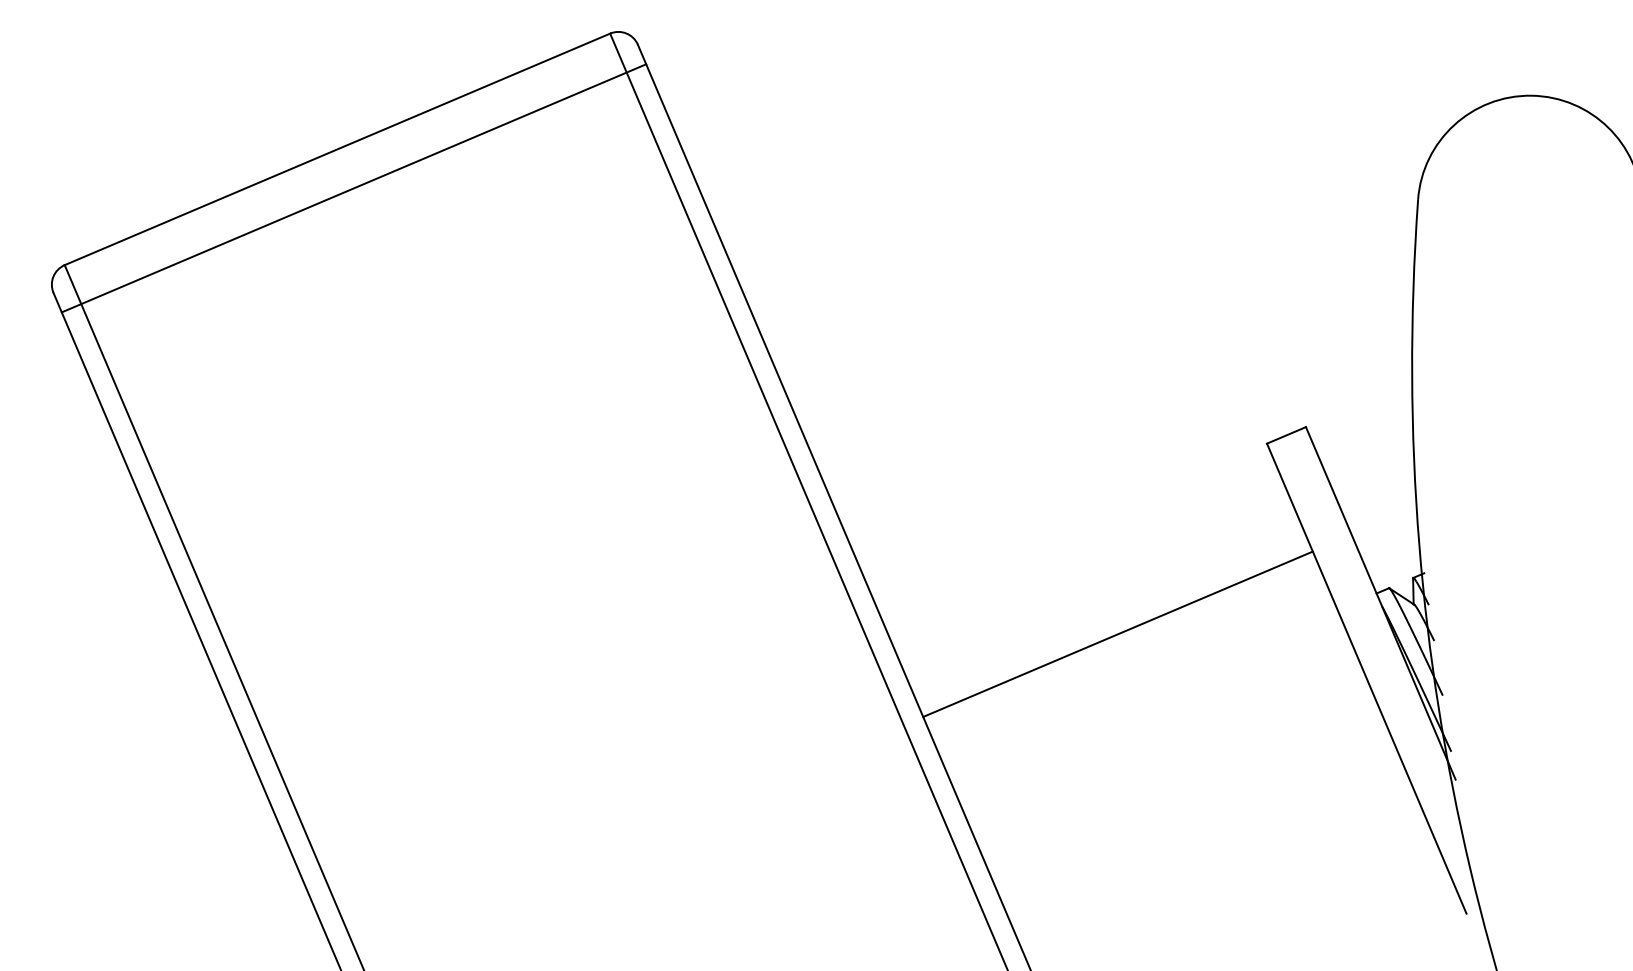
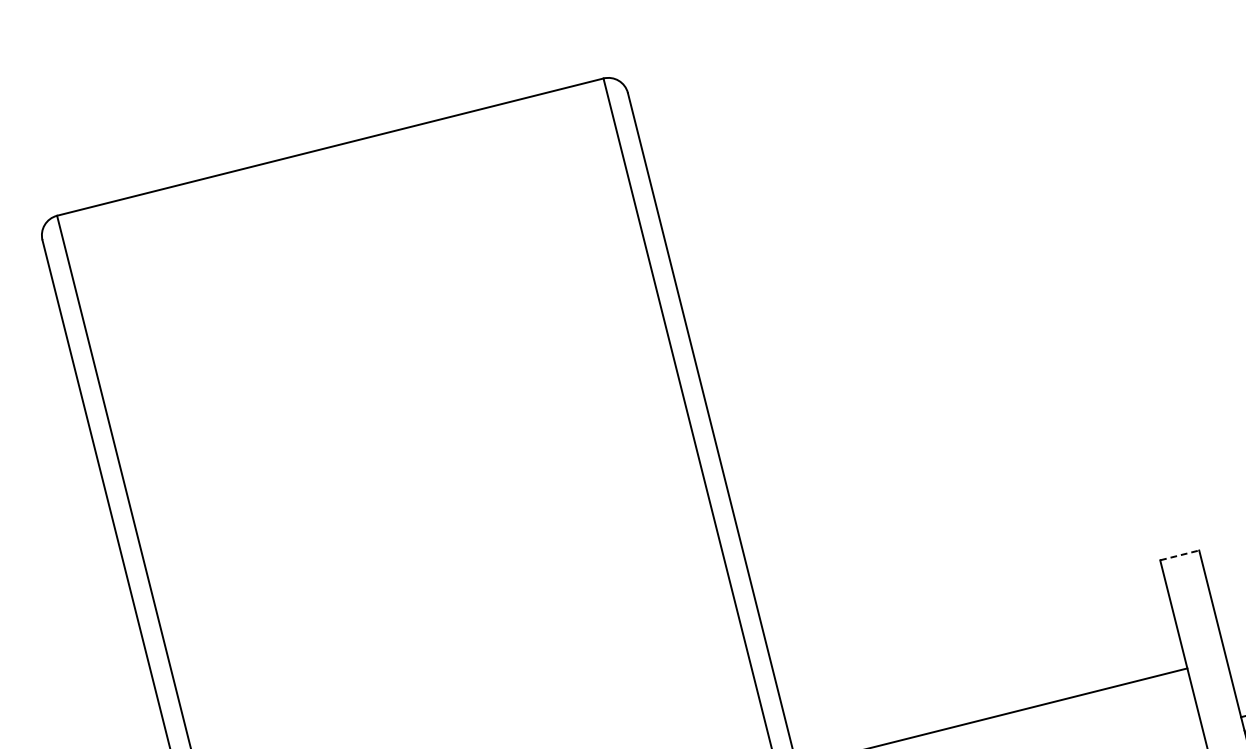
line: (353, 188) -> (339, 186), removed
line: (1286, 435) -> (1179, 555), solid -> dashed

